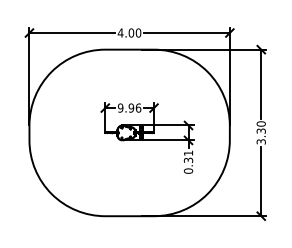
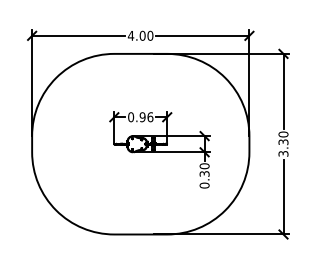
text: (120, 107) -> (130, 116), 9.96 -> 0.96
text: (188, 152) -> (204, 165), 0.31 -> 0.30

